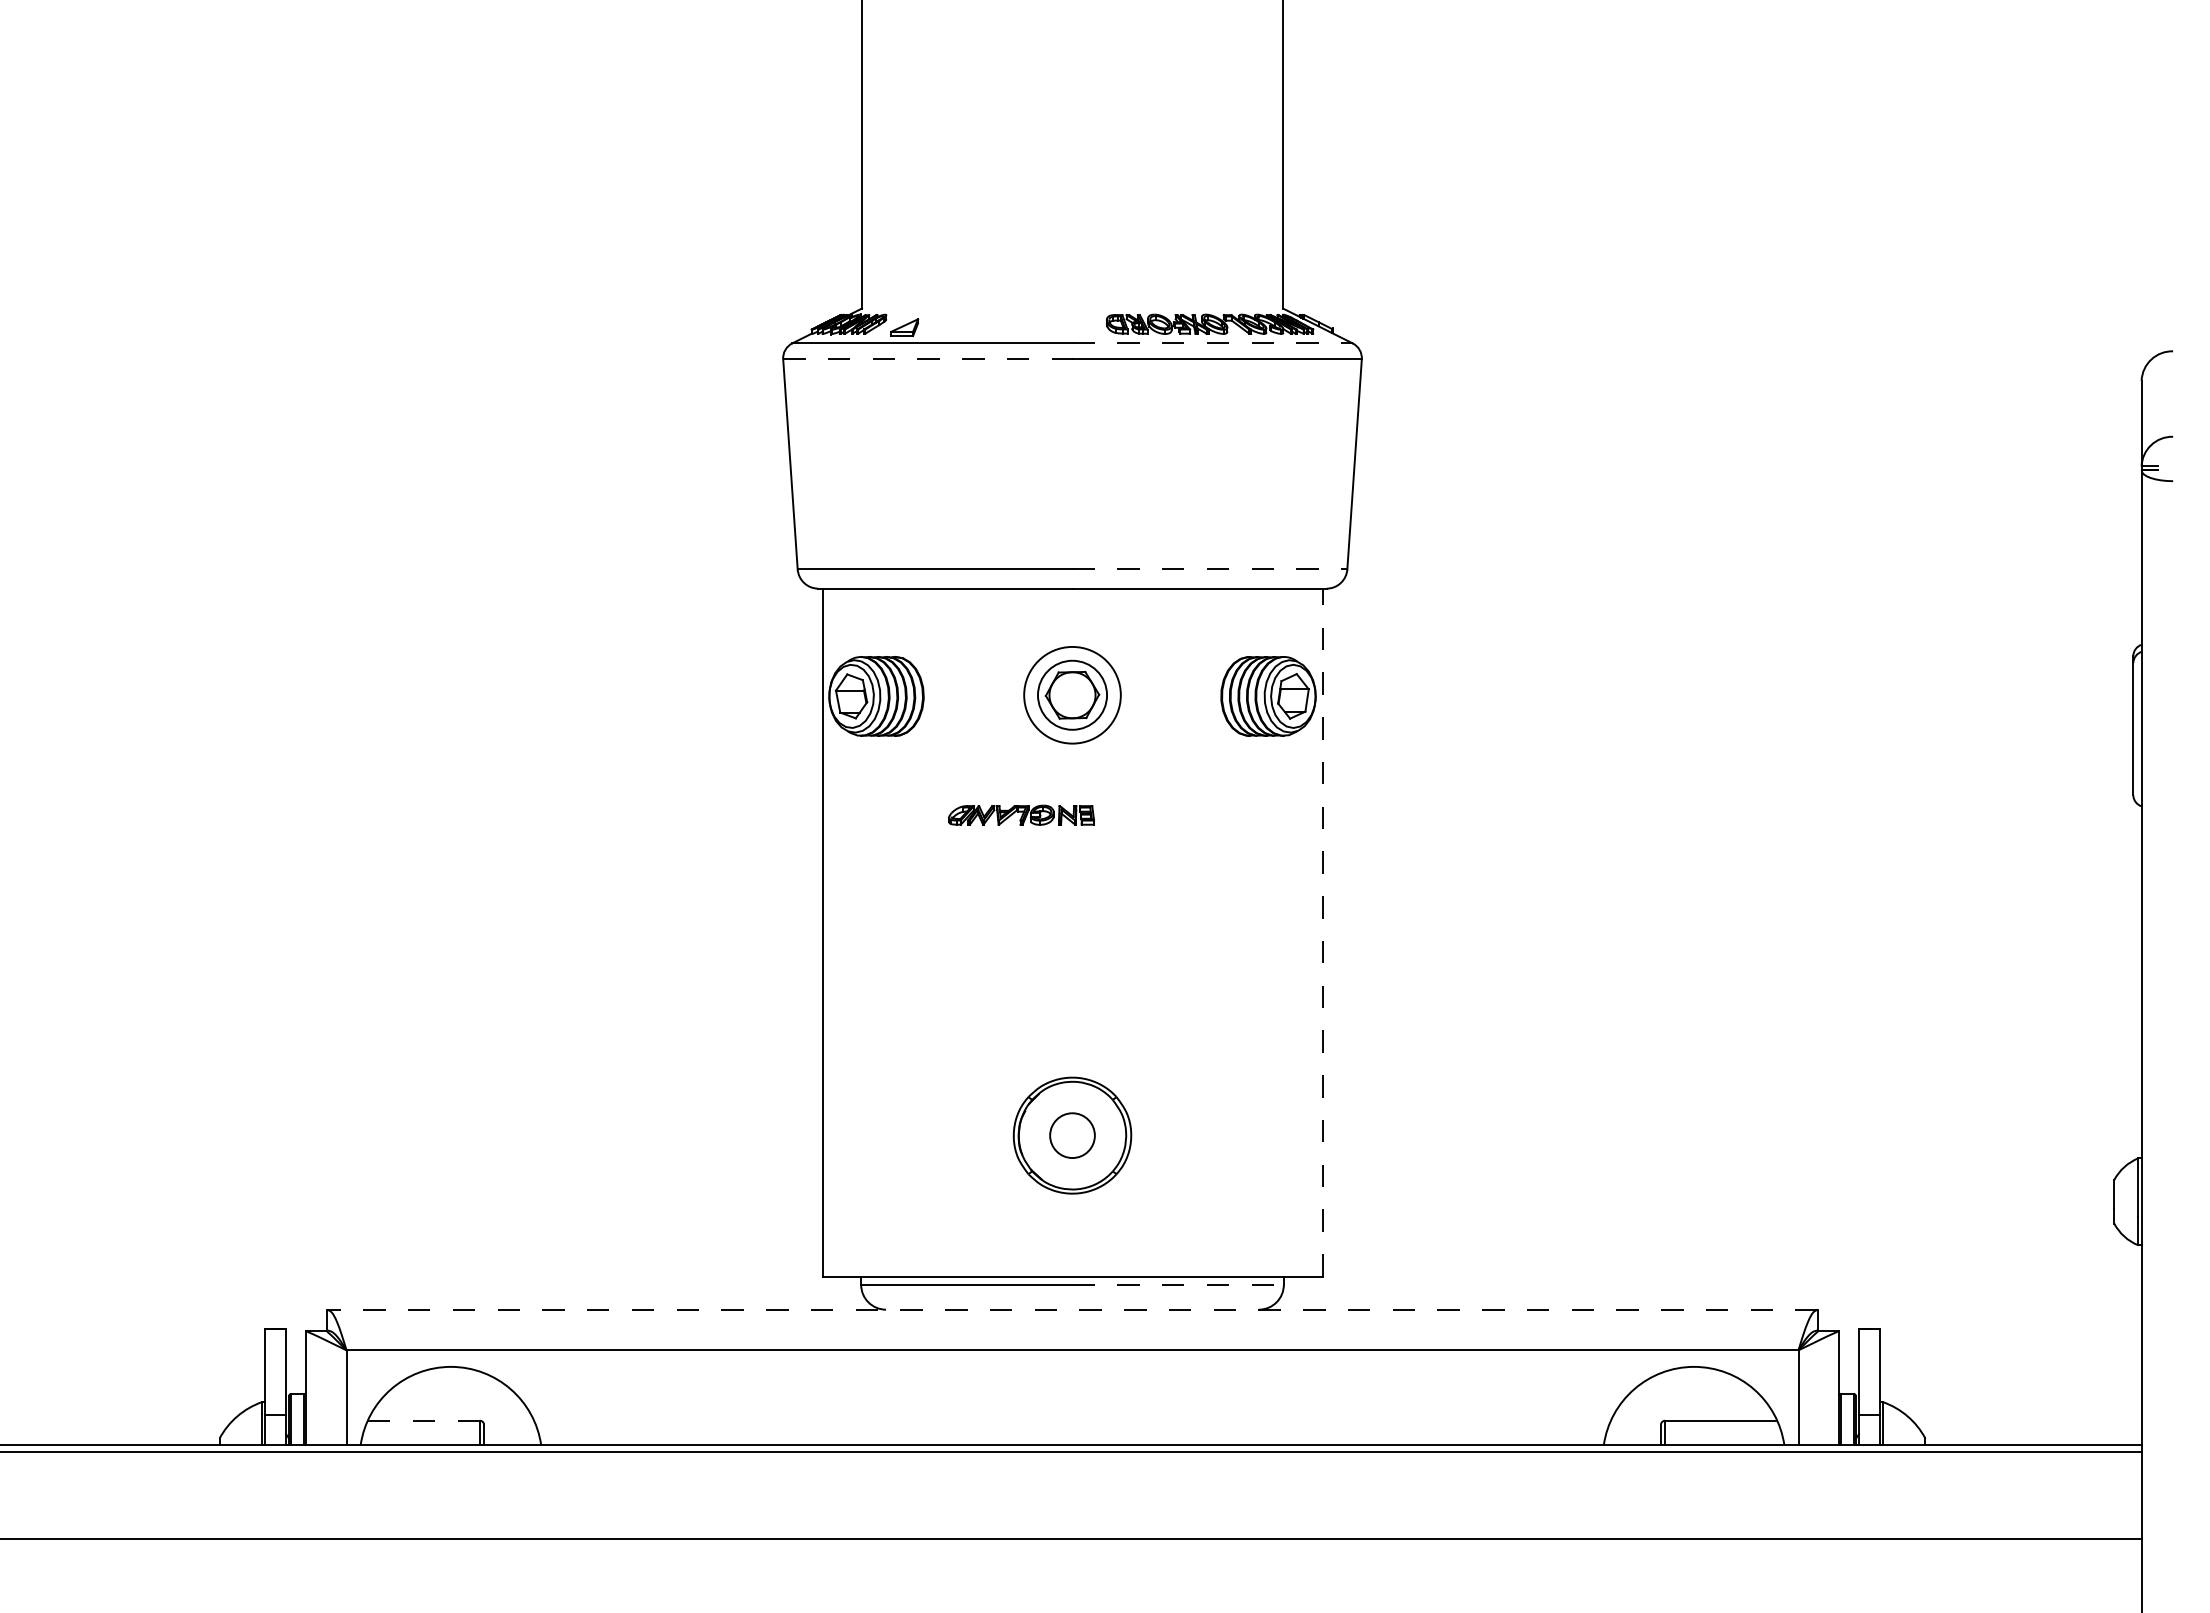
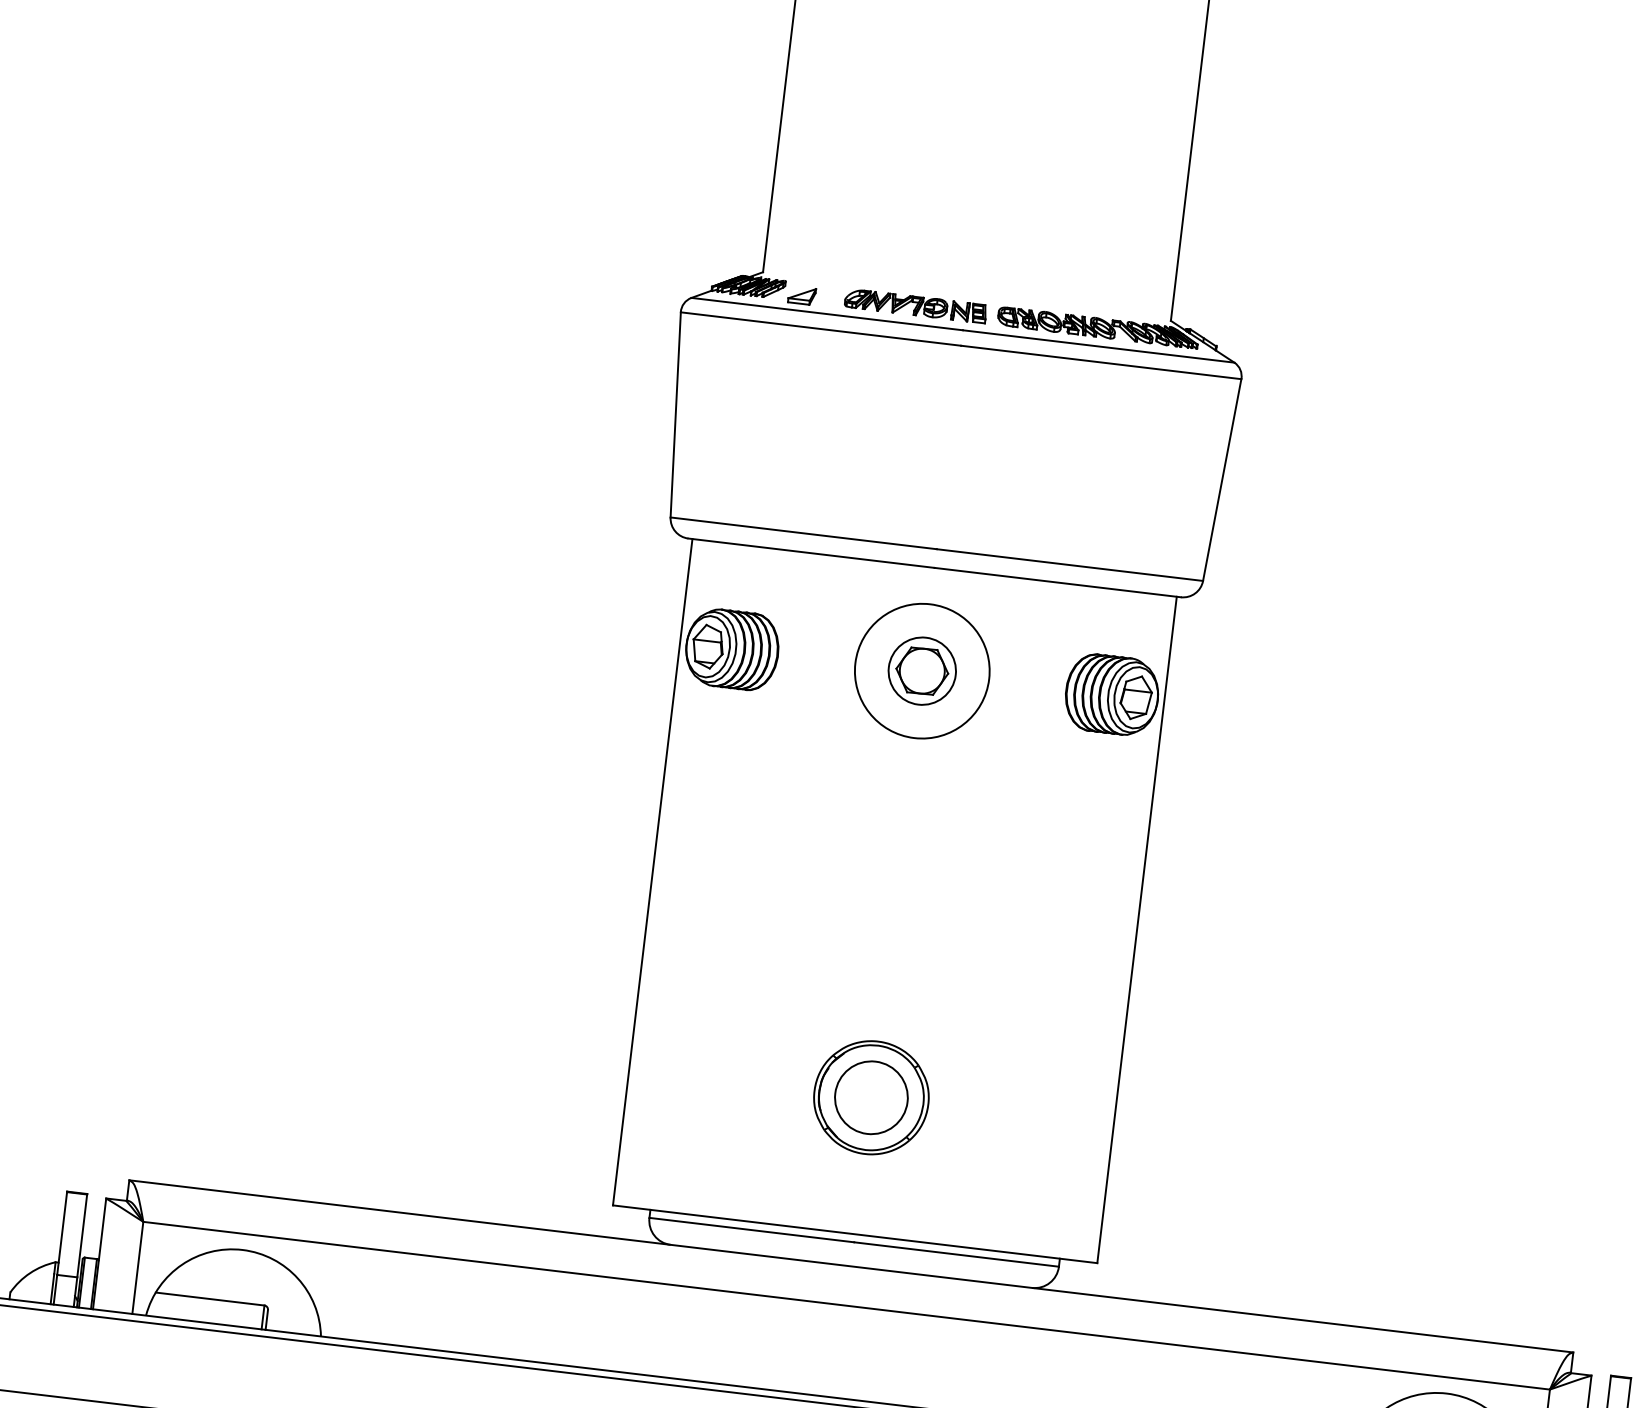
line: (1213, 343) -> (1099, 346), dashed -> solid
line: (927, 359) -> (820, 329), dashed -> solid
line: (1210, 569) -> (1070, 565), dashed -> solid
circle: (1072, 695) -> (922, 671), size x1.43
part: (1021, 814) -> (915, 305), moved
line: (1322, 932) -> (1137, 929), dashed -> solid
circle: (1072, 1135) -> (871, 1097), size x1.67
line: (1178, 1284) -> (956, 1254), dashed -> solid
line: (1072, 1309) -> (851, 1266), dashed -> solid
line: (423, 1420) -> (209, 1298), dashed -> solid

